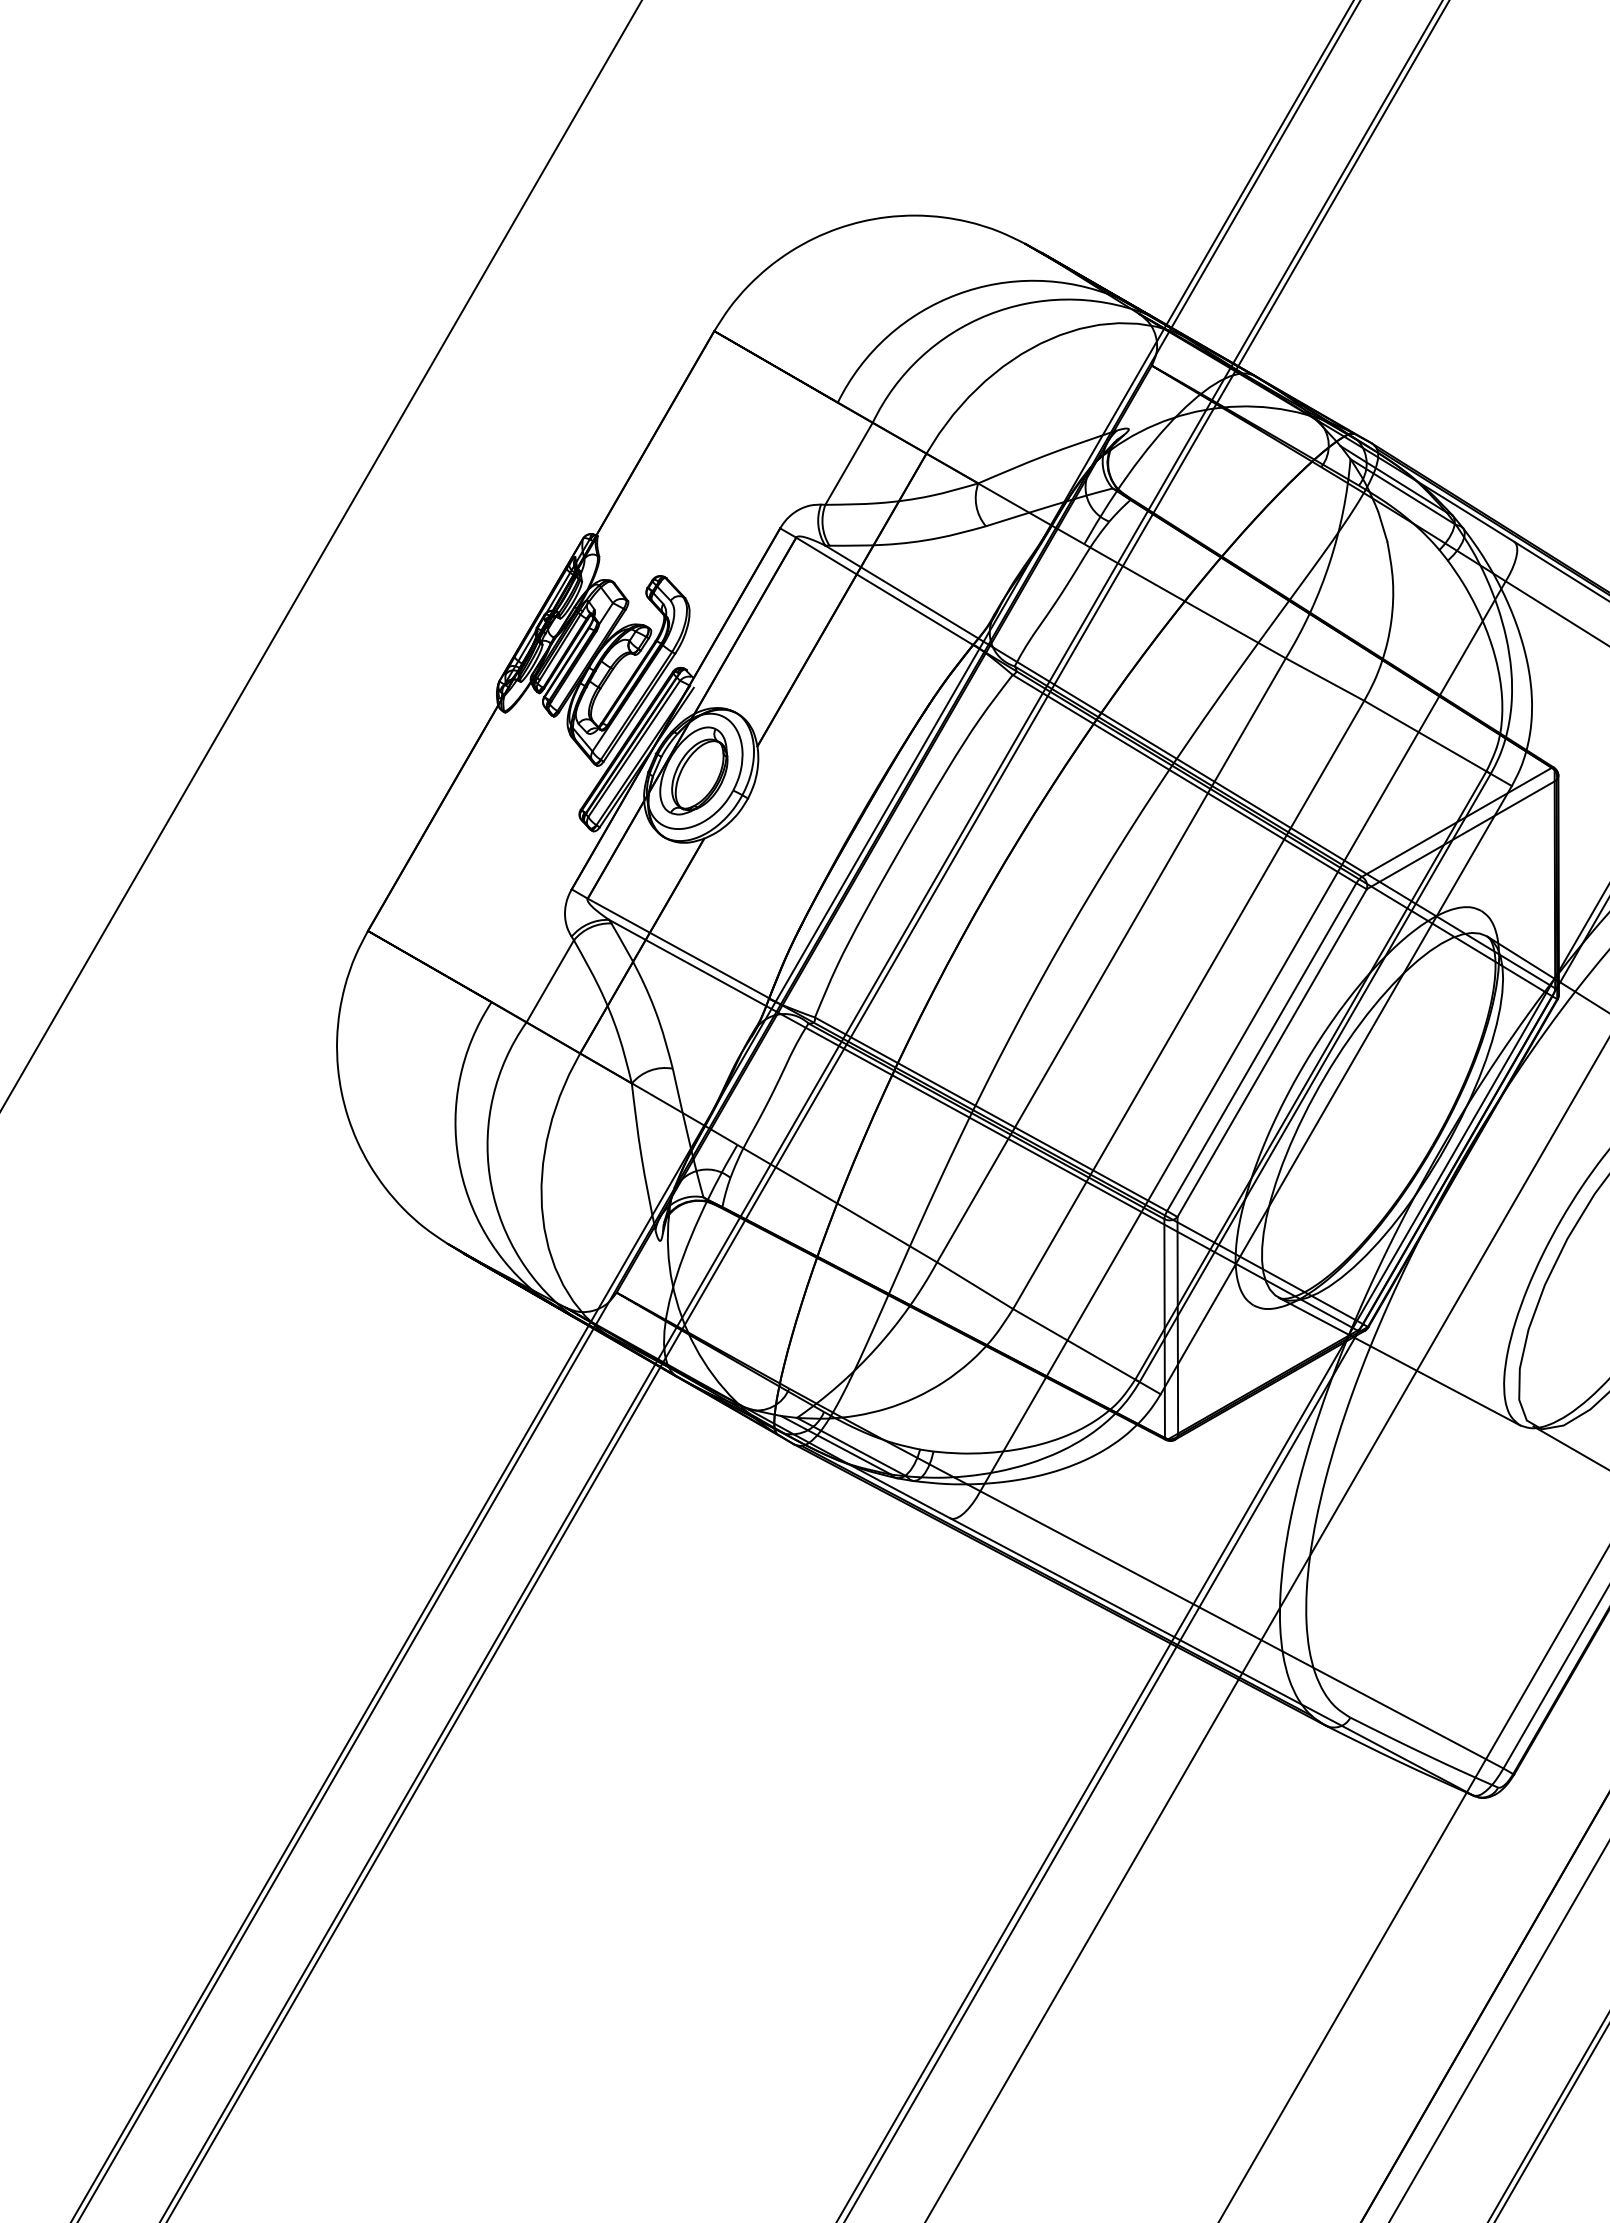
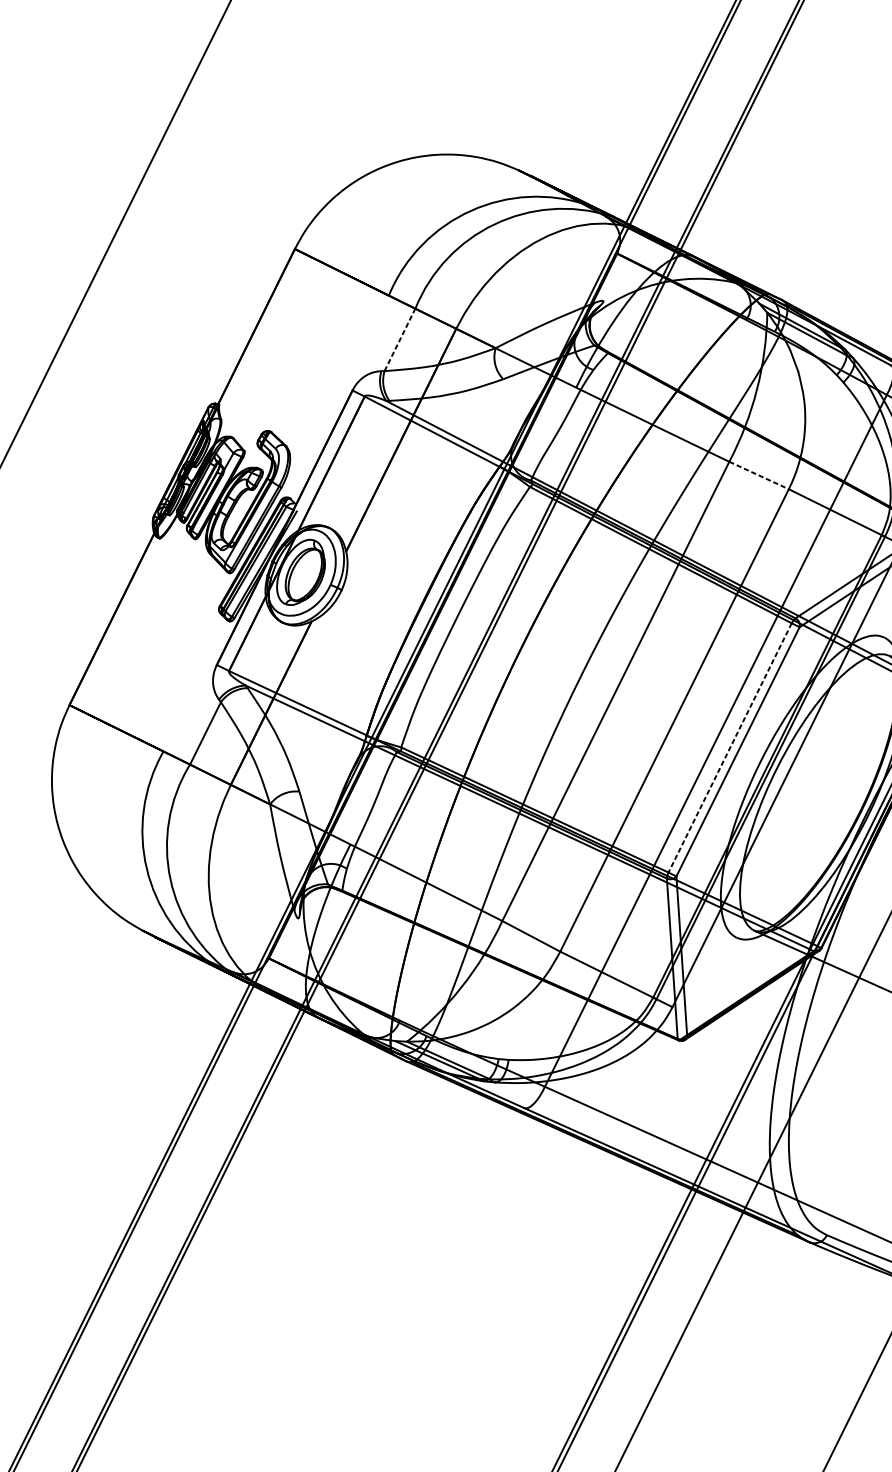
line: (849, 463) -> (400, 339), solid -> dashed
line: (1325, 679) -> (759, 475), solid -> dashed
line: (1261, 1047) -> (729, 748), solid -> dashed

